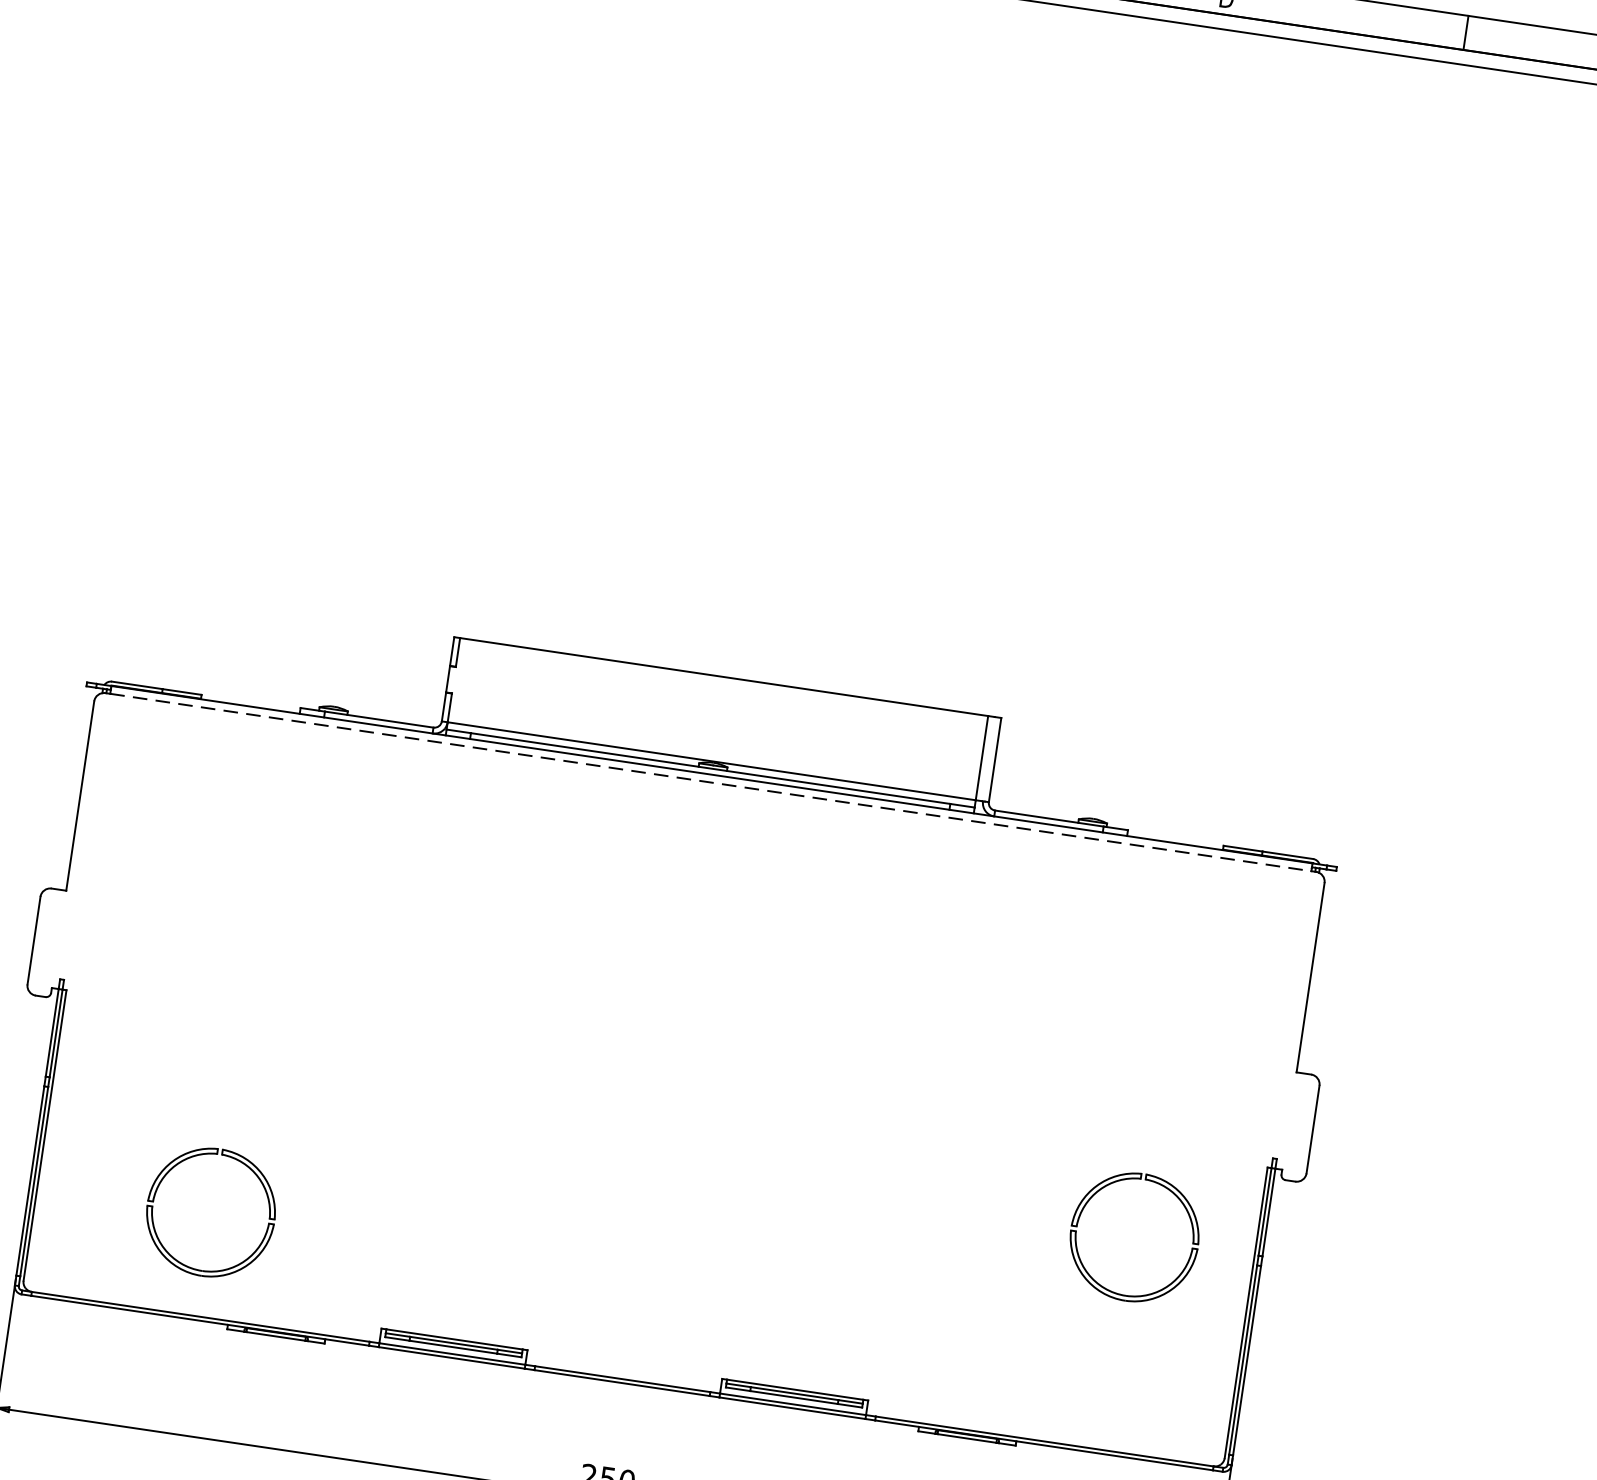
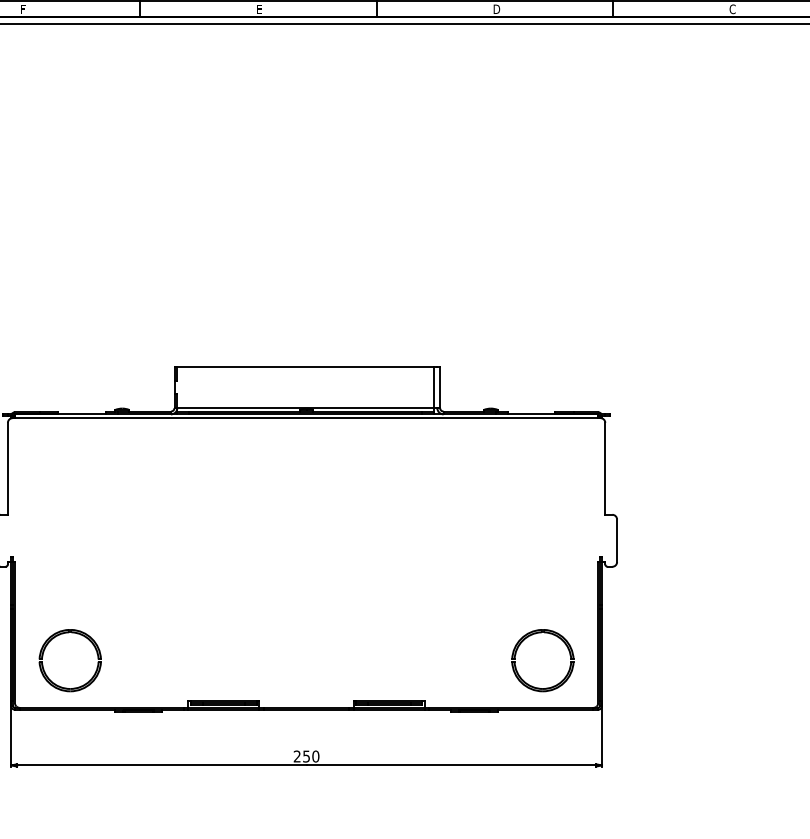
line: (710, 783) -> (306, 418), dashed -> solid
part: (160, 1188) -> (44, 652), moved
part: (1093, 1199) -> (520, 645), moved

